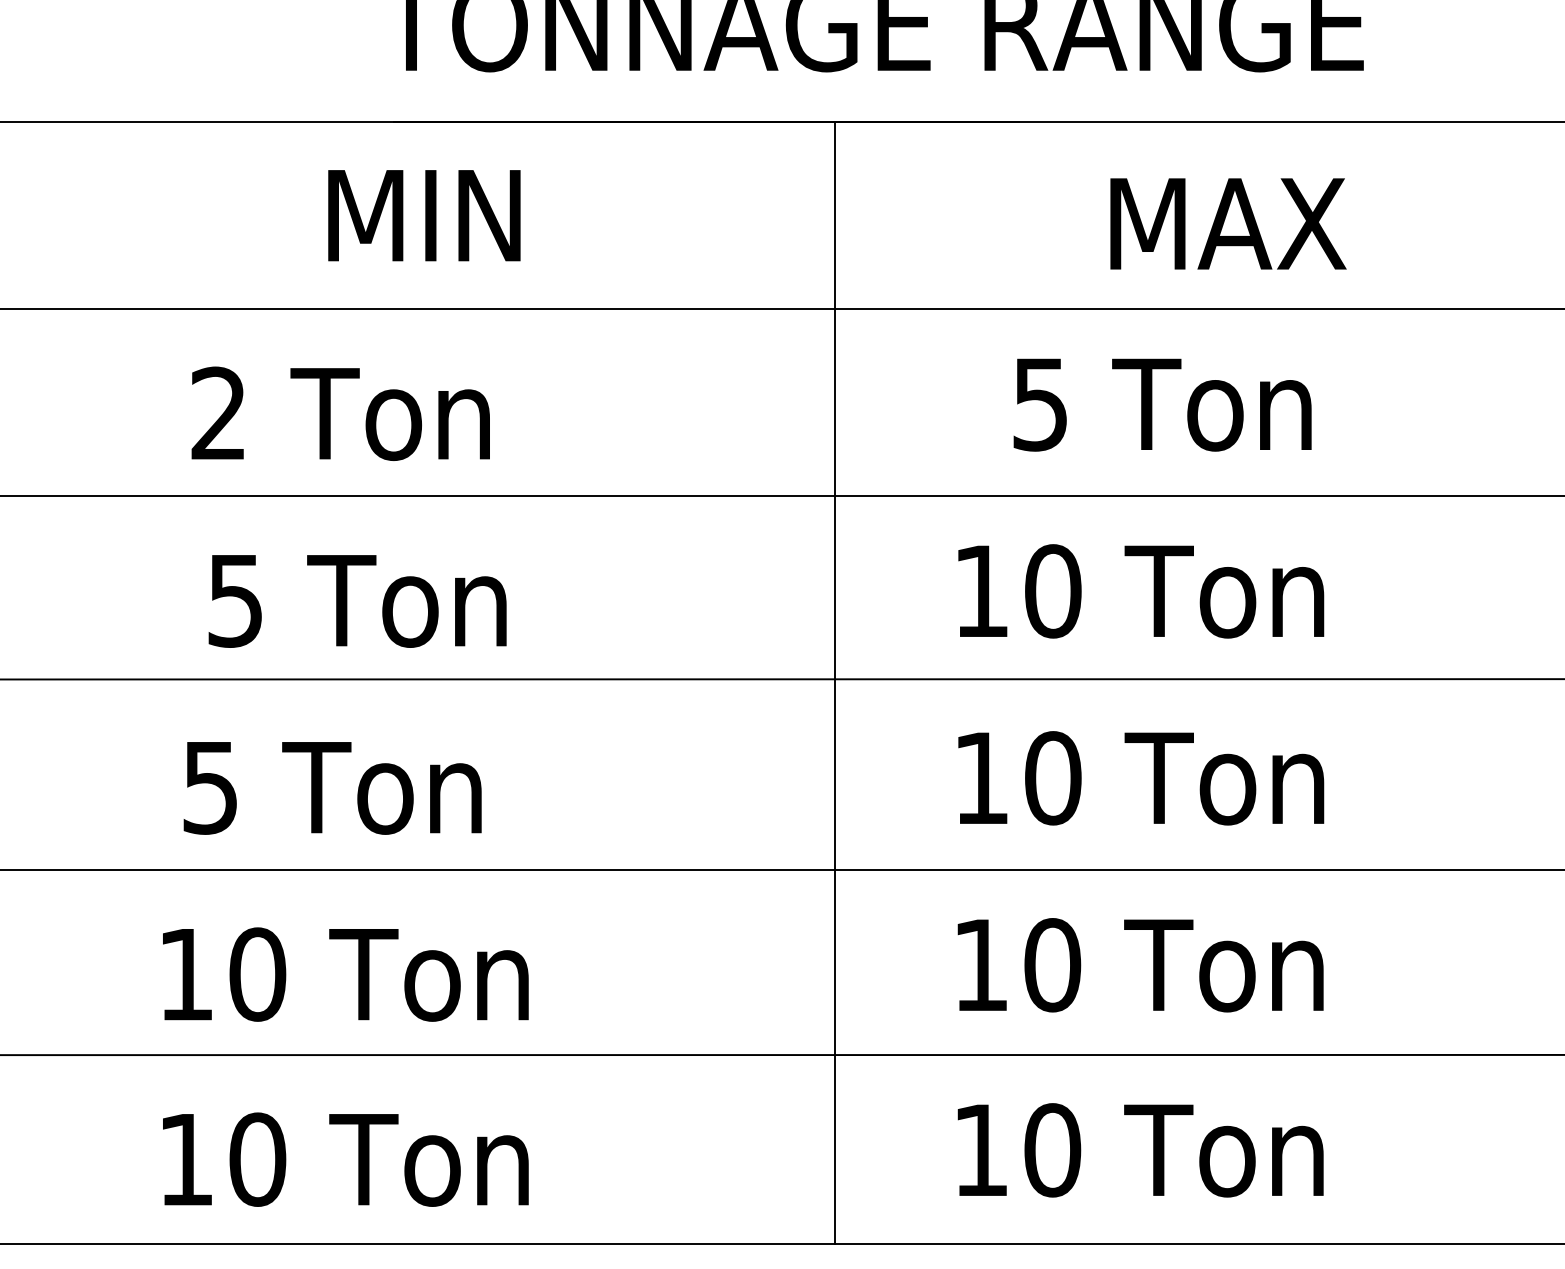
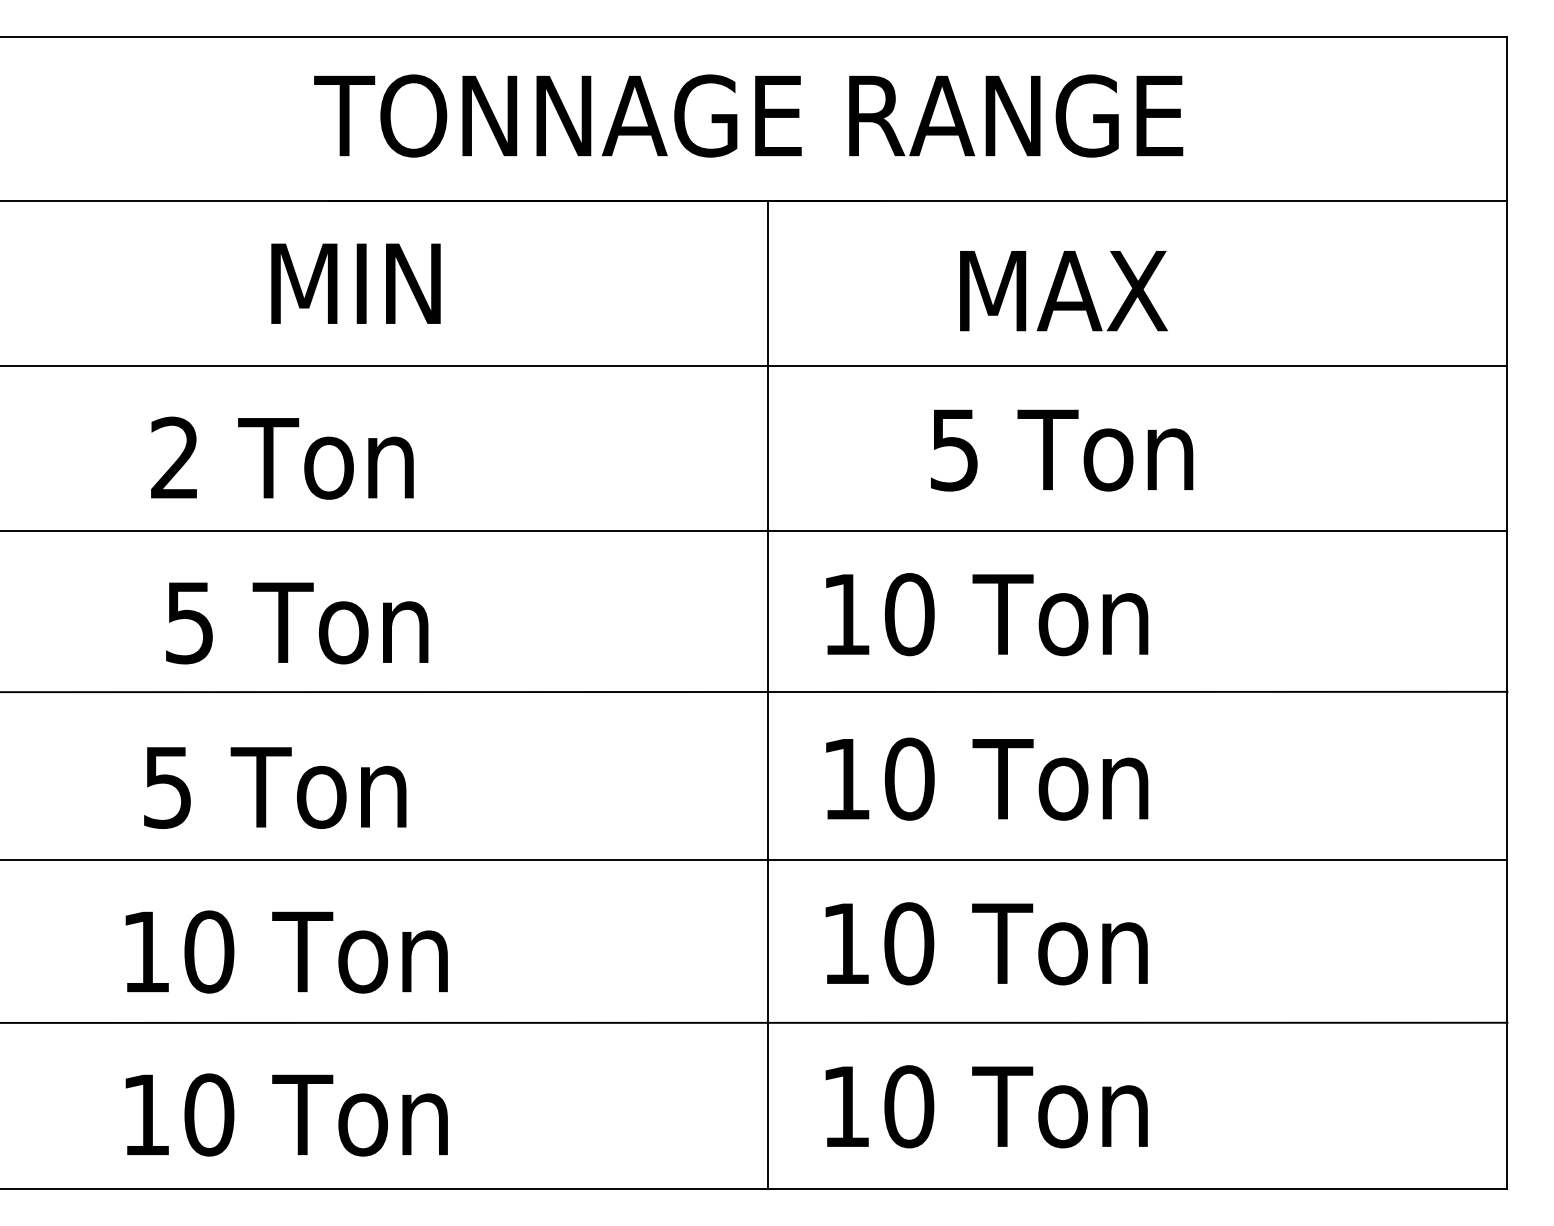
text: (1163, 405) -> (1062, 450), moved
line: (834, 683) -> (768, 695), moved

